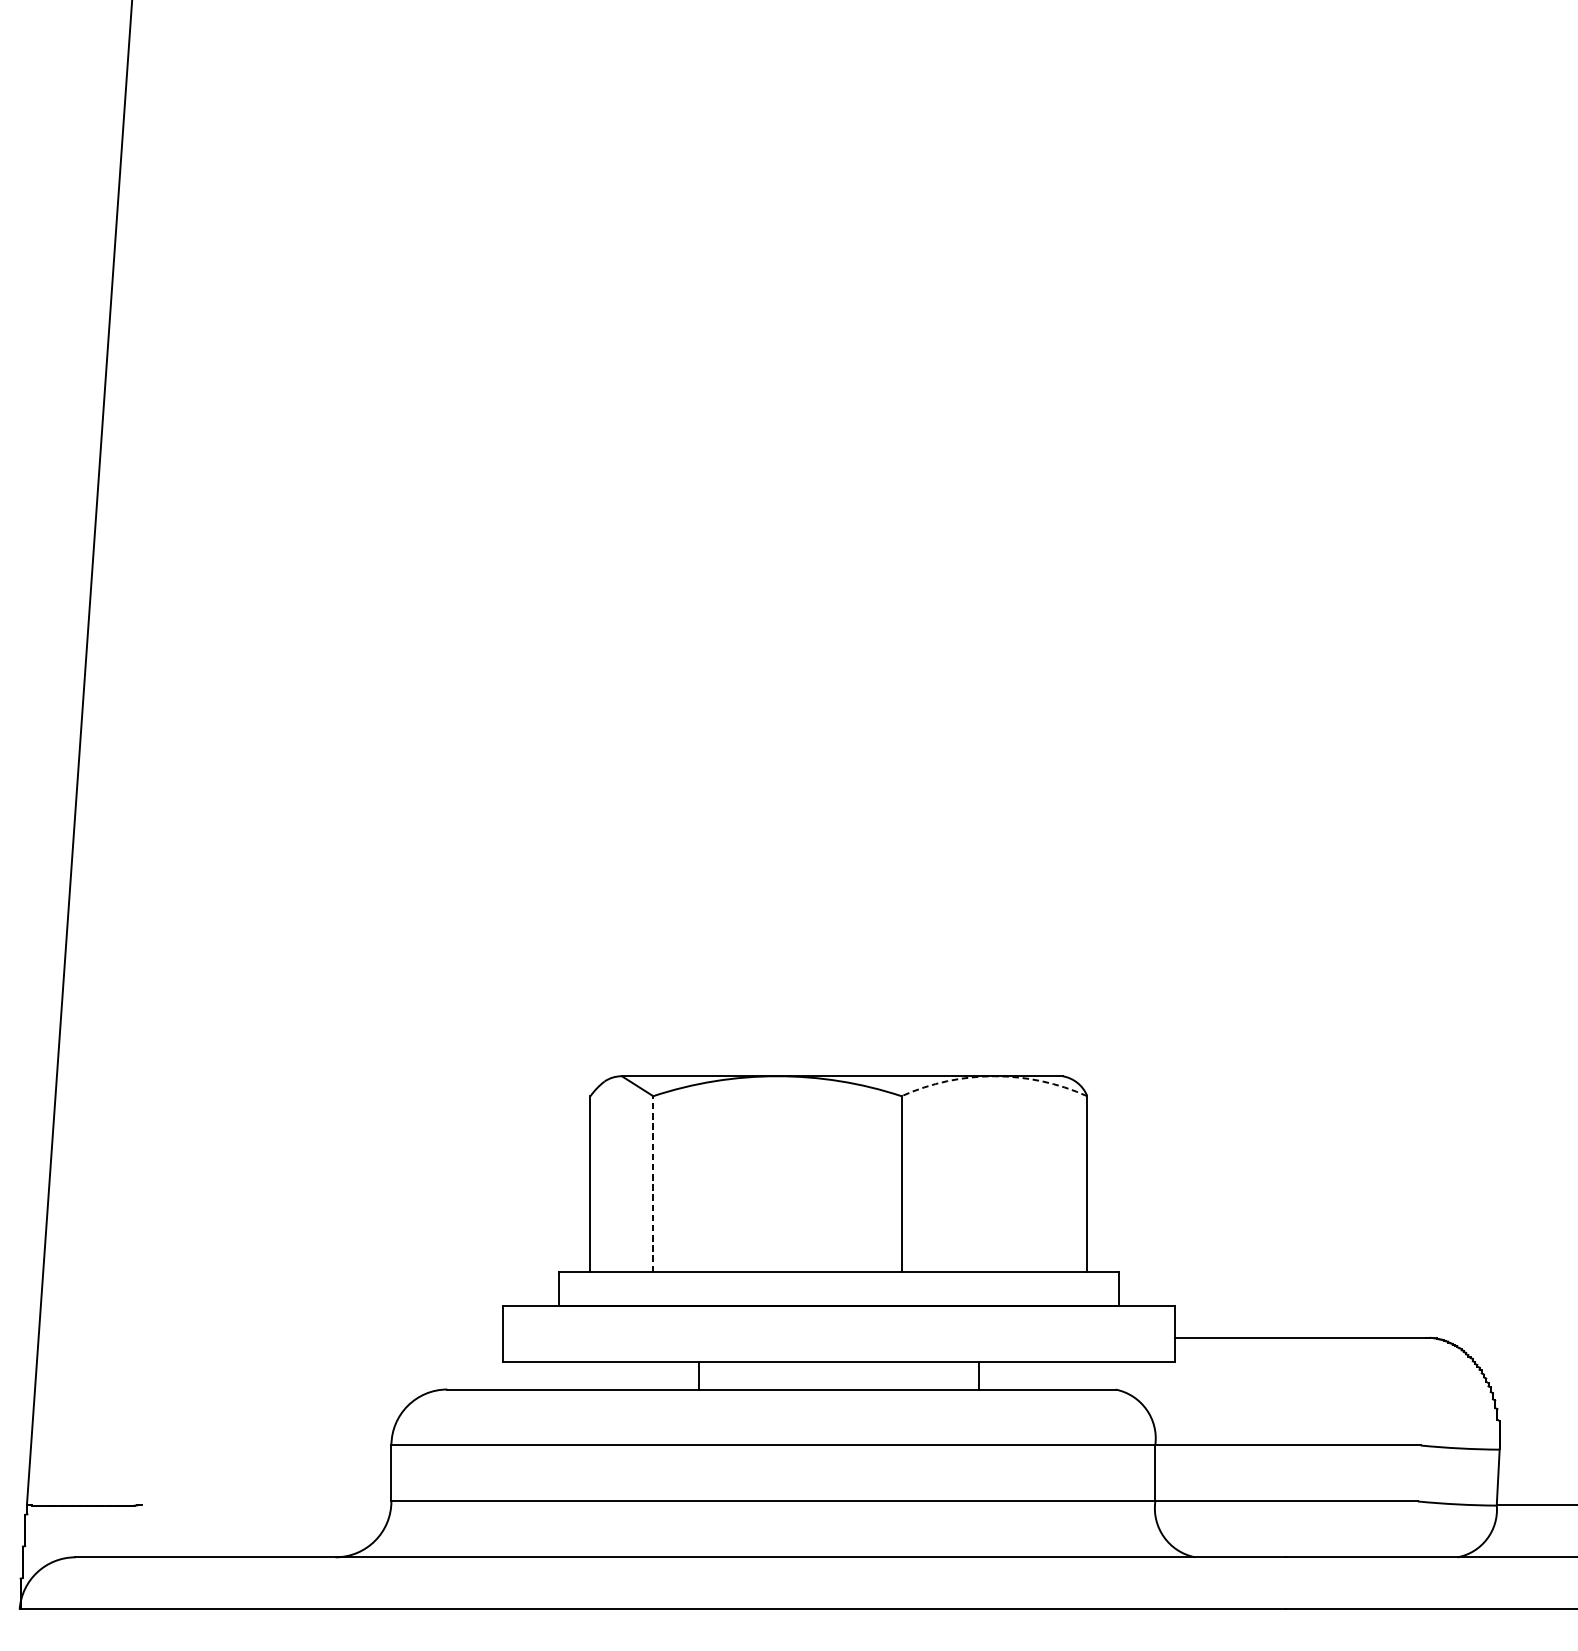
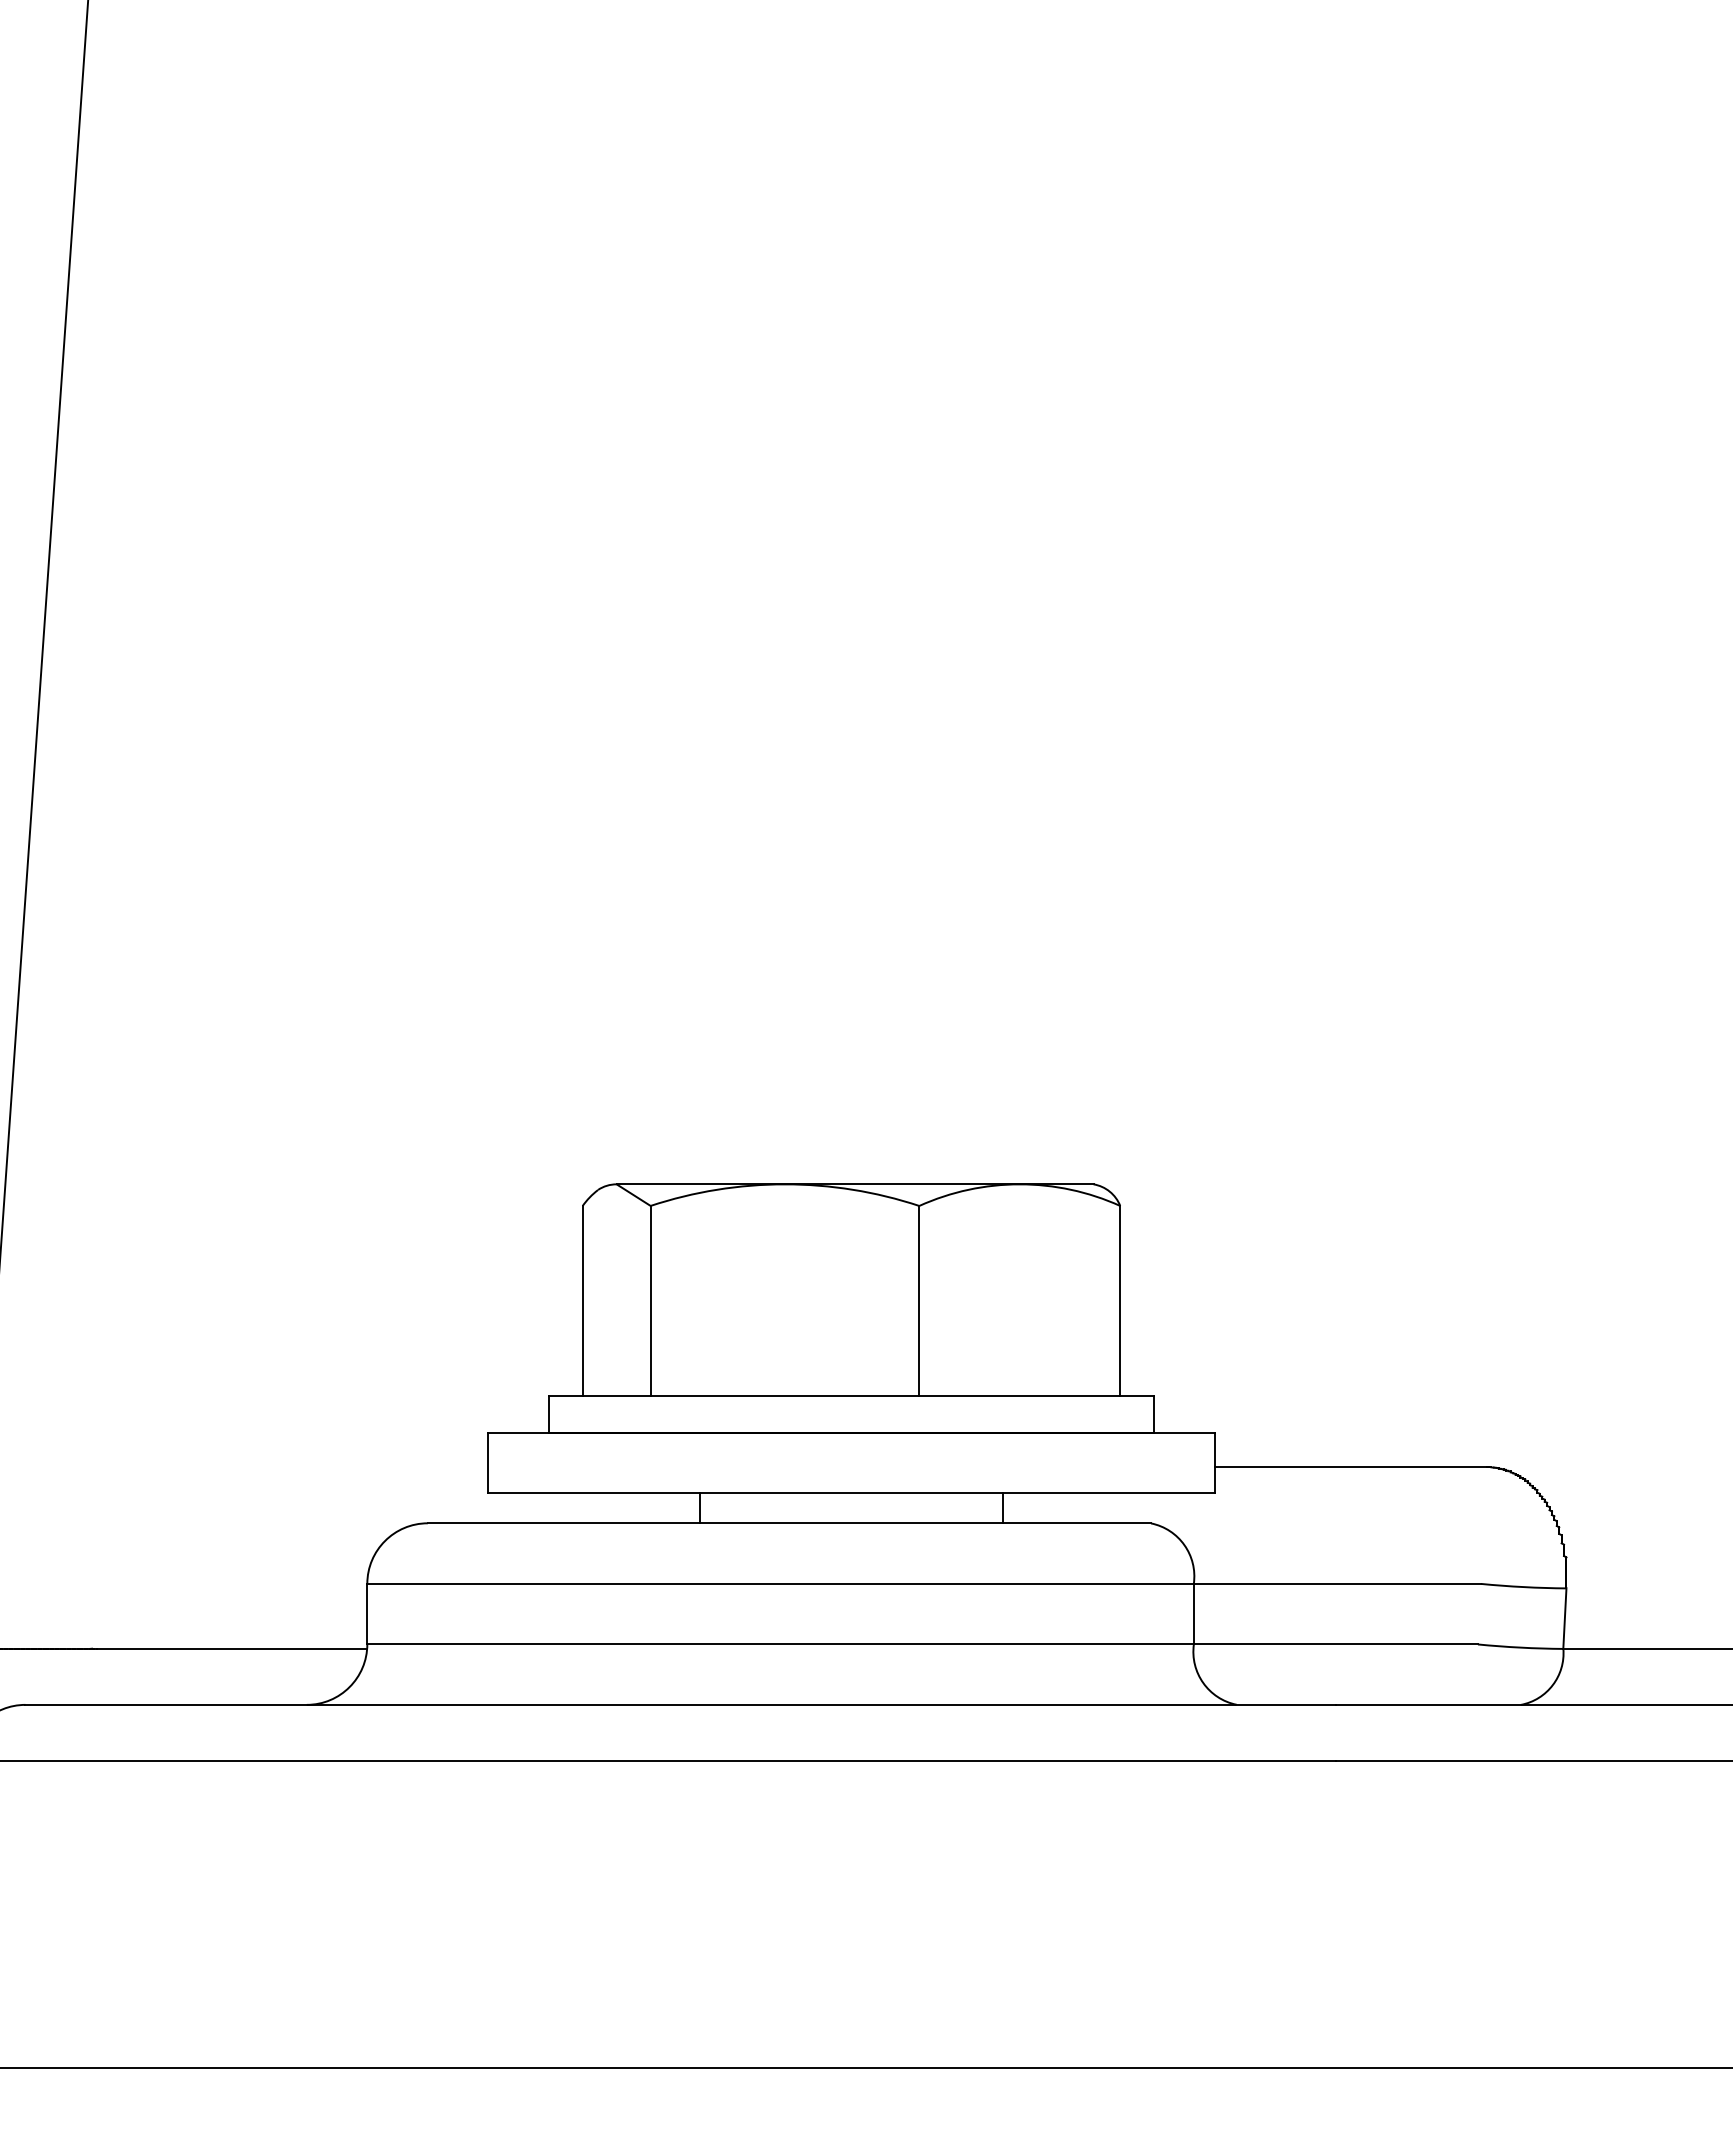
arc: (994, 1076) -> (1019, 1184), dashed -> solid
line: (653, 1183) -> (650, 1300), dashed -> solid
line: (265, 1505) -> (231, 1648), added

